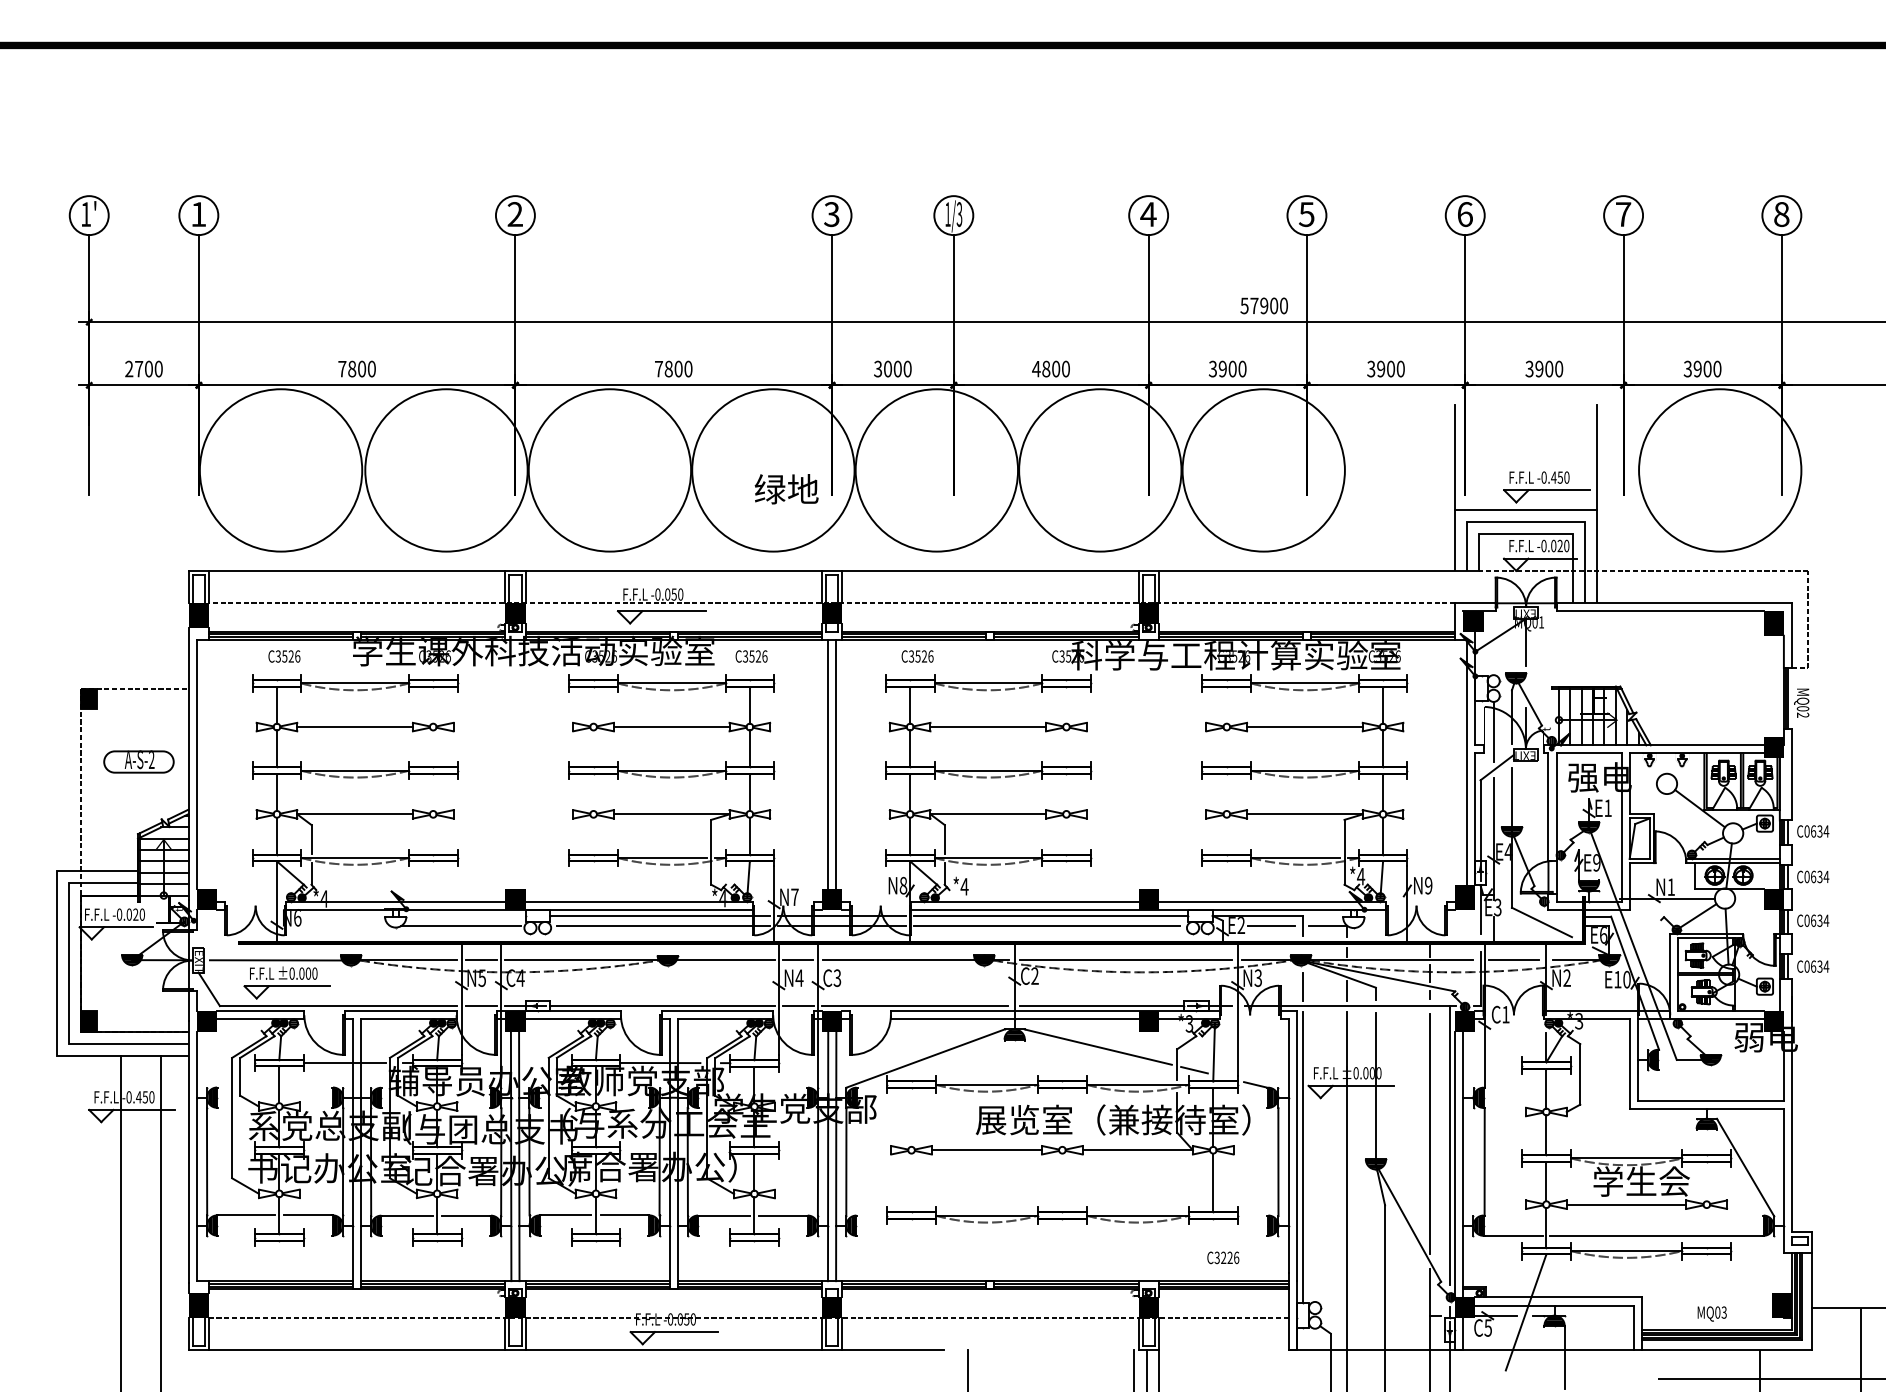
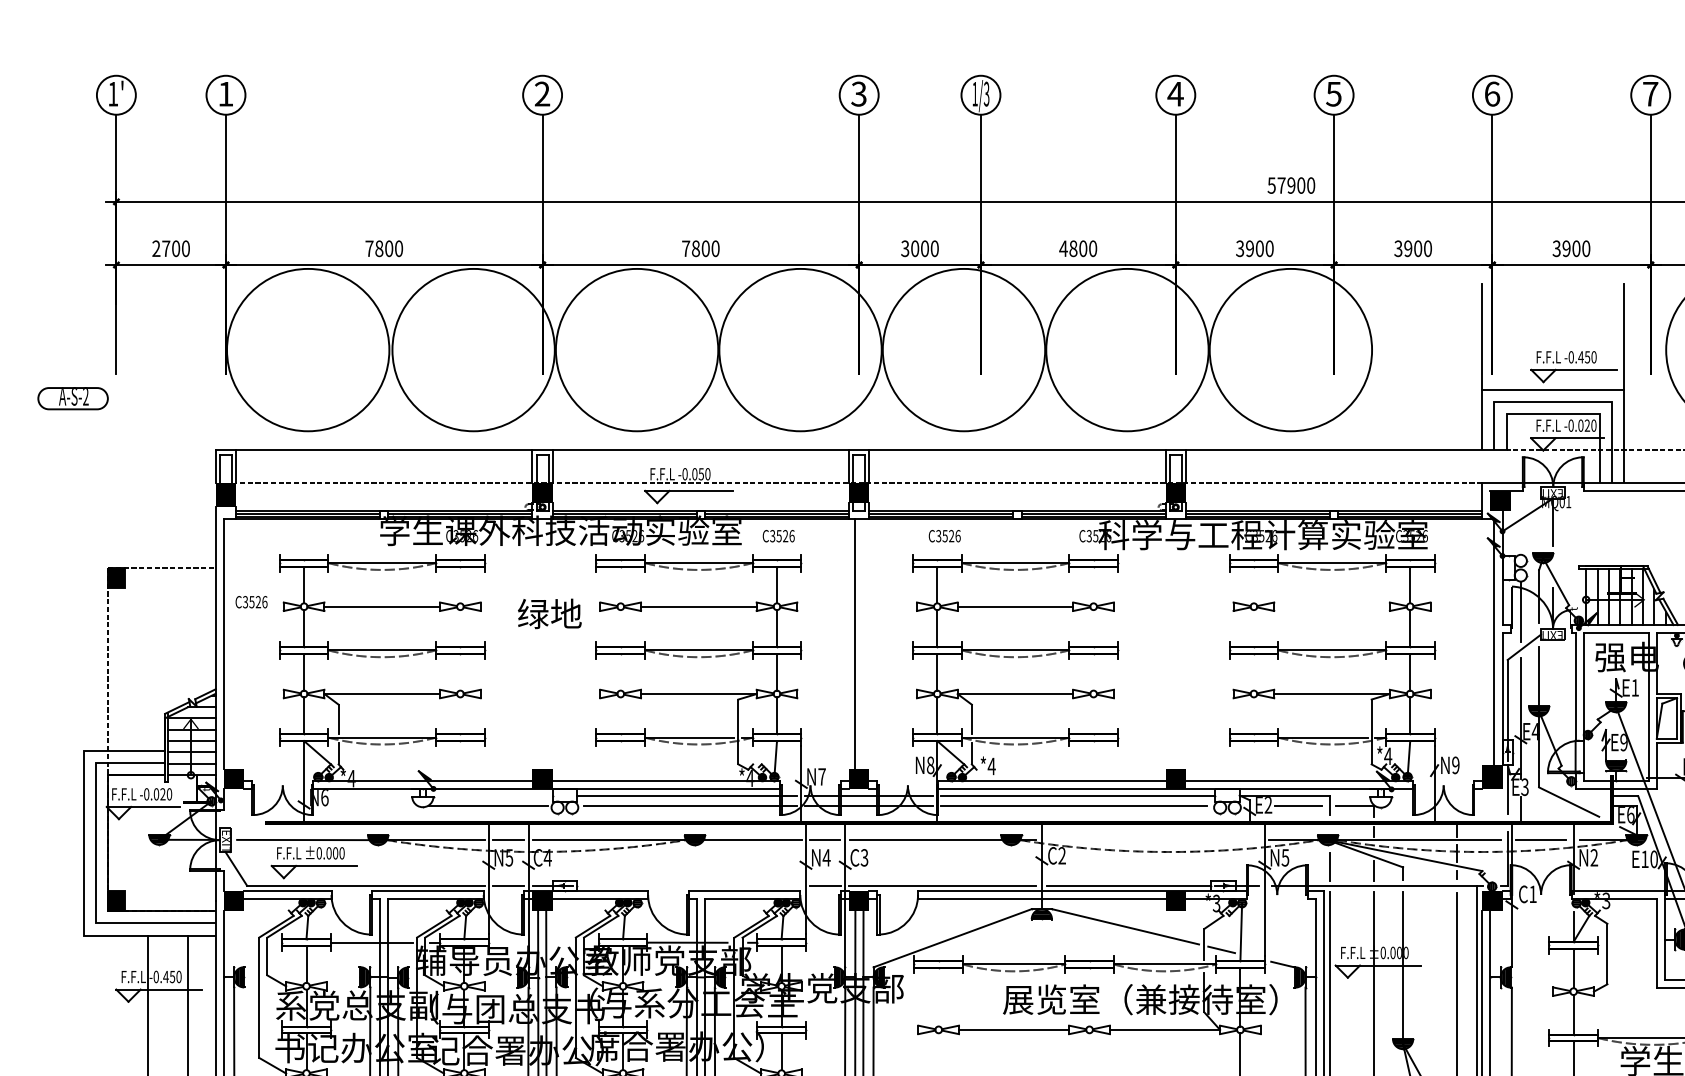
text: (786, 489) -> (549, 614), moved
text: (284, 656) -> (251, 602), moved
line: (1304, 727) -> (1331, 607), removed
part: (138, 761) -> (72, 398), moved
line: (836, 764) -> (863, 644), removed
line: (1126, 960) -> (1153, 840), removed
text: (1258, 977) -> (1285, 857), N3 -> N5
line: (662, 1006) -> (689, 886), removed

